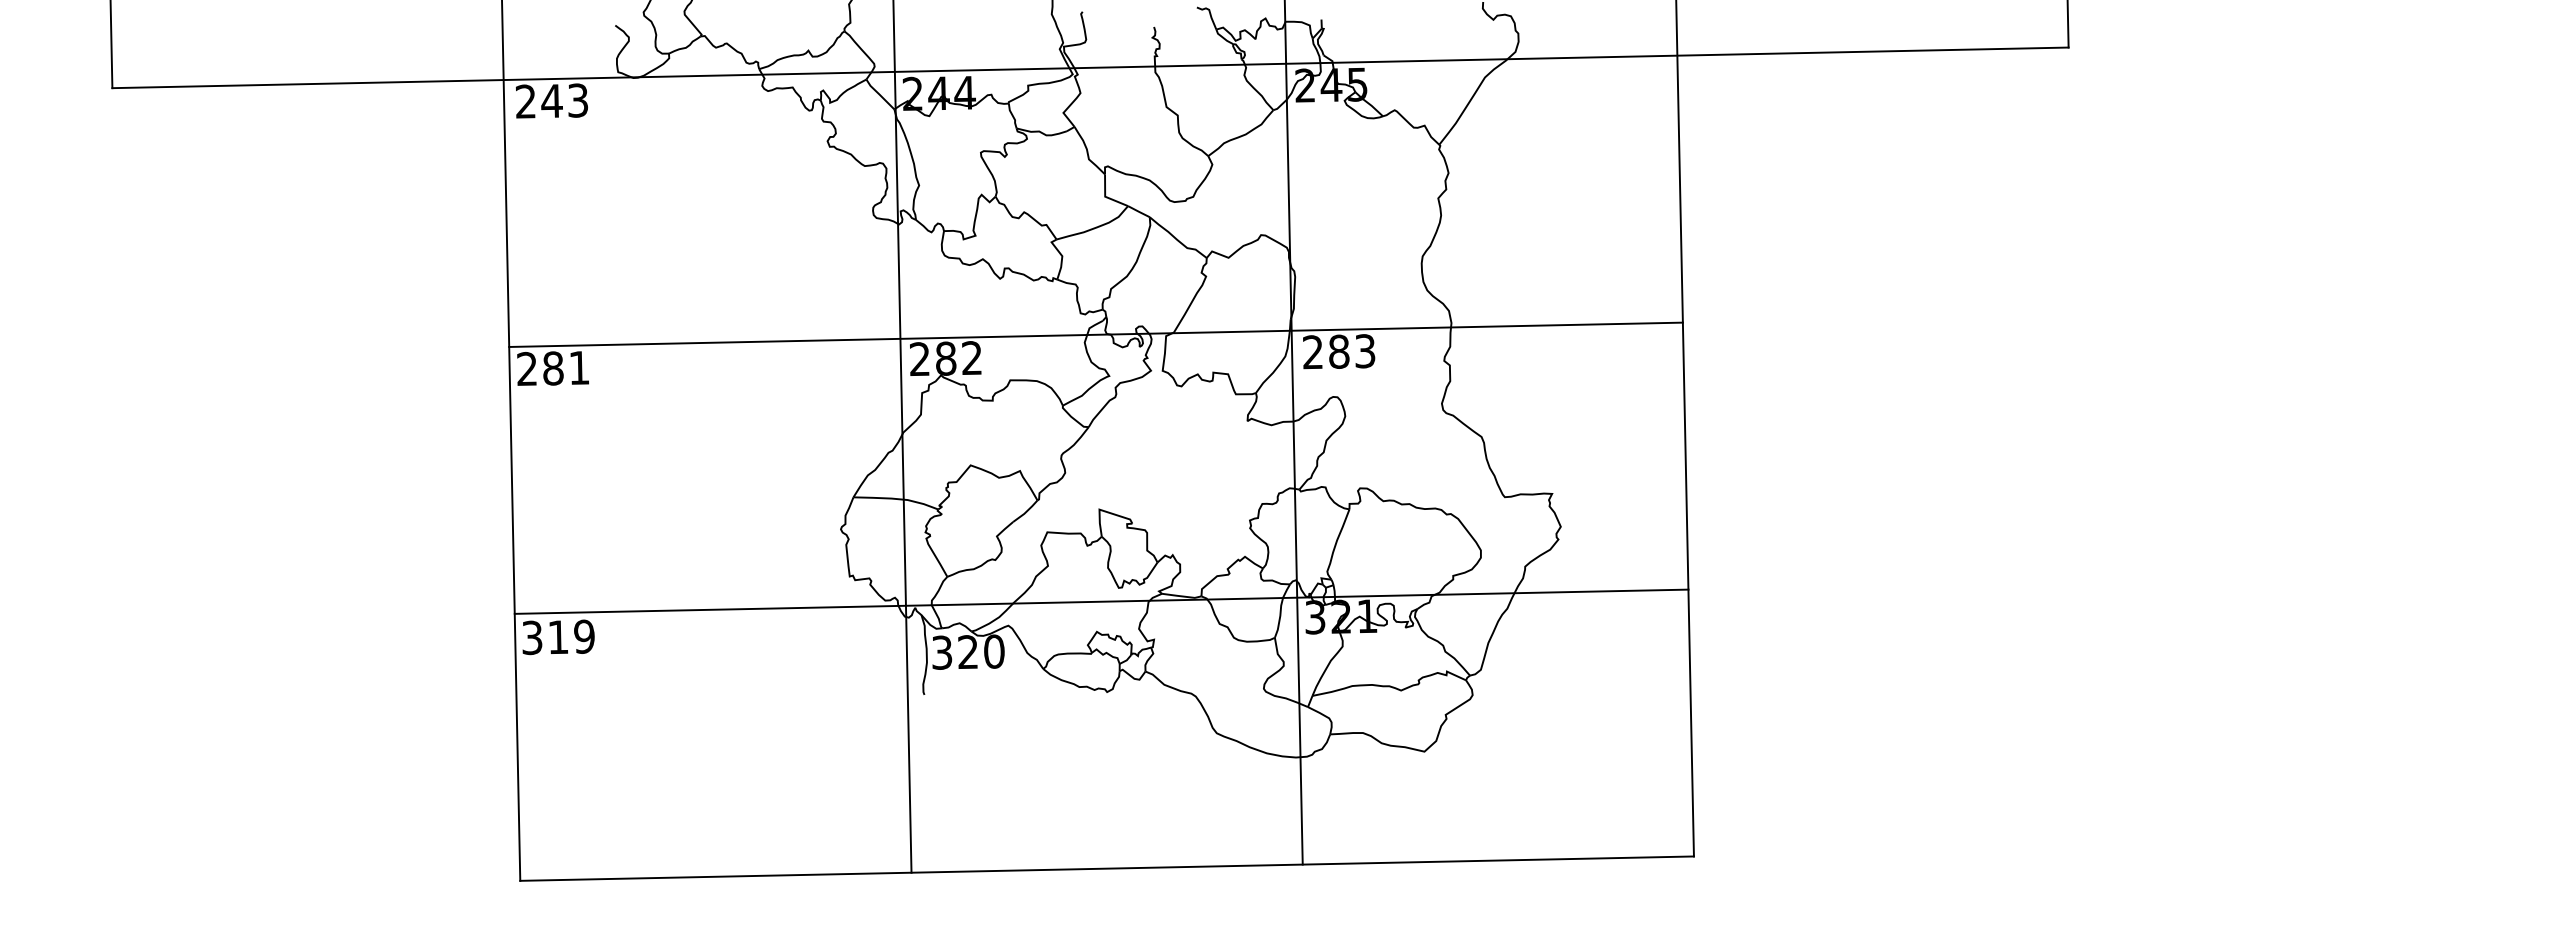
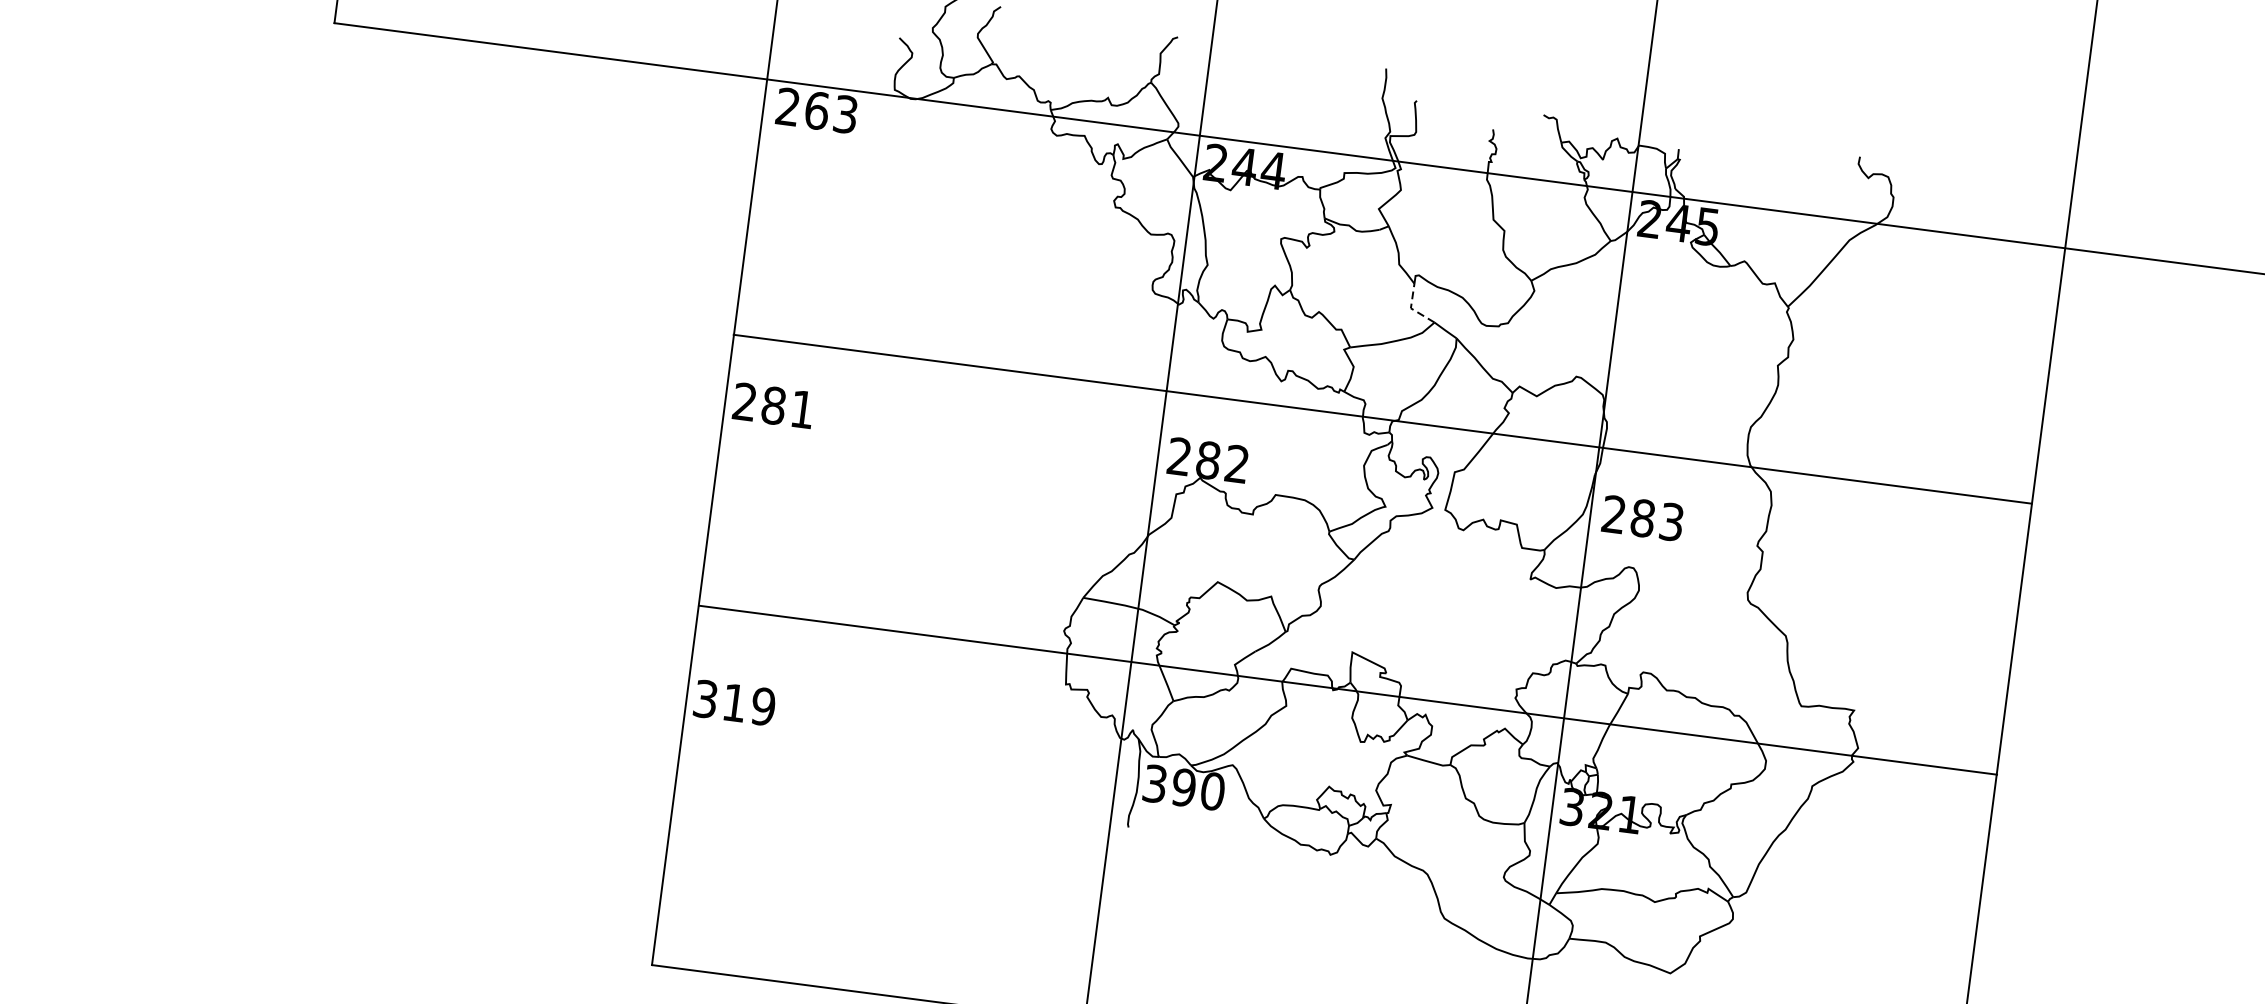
text: (551, 100) -> (816, 109), 243 -> 263
line: (1105, 196) -> (1411, 308), solid -> dashed
line: (1095, 334) -> (1382, 418), moved
line: (1101, 601) -> (1347, 689), moved
text: (967, 652) -> (1183, 787), 320 -> 390

